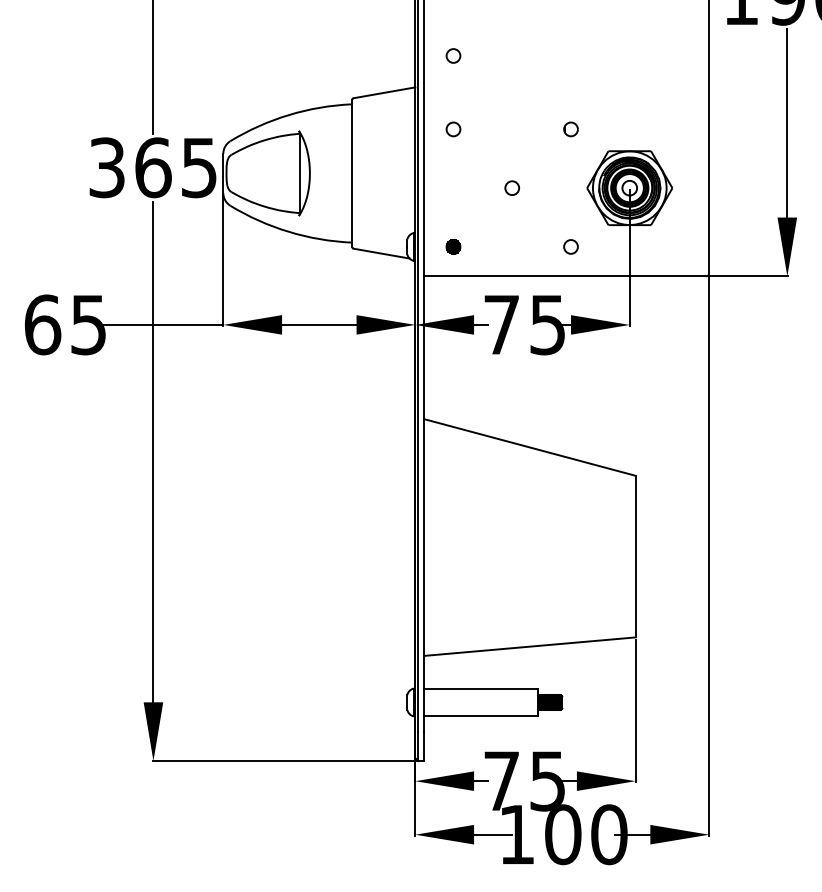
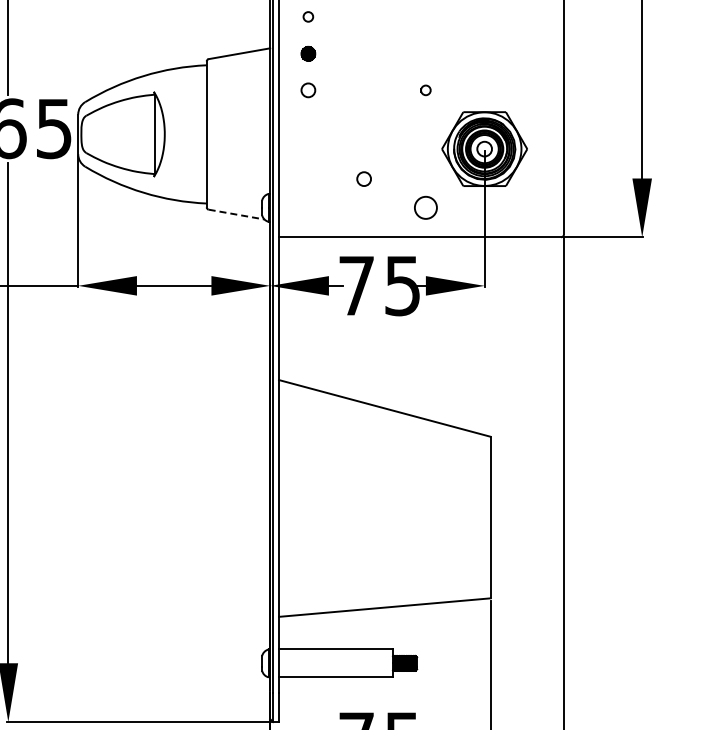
circle: (453, 55) -> (308, 16), size x0.7
part: (570, 129) -> (425, 90), size x0.7
circle: (511, 187) -> (363, 178), moved
part: (453, 246) -> (308, 53), moved
circle: (570, 246) -> (425, 207), size x1.6
line: (382, 253) -> (237, 214), solid -> dashed

